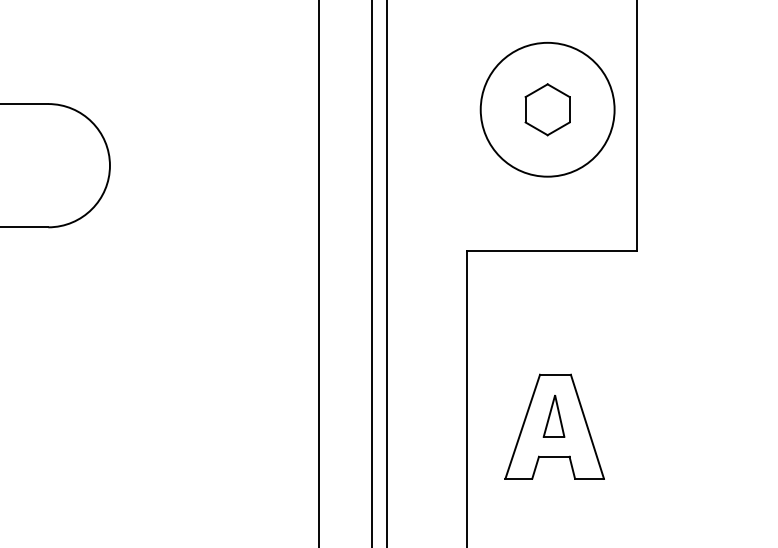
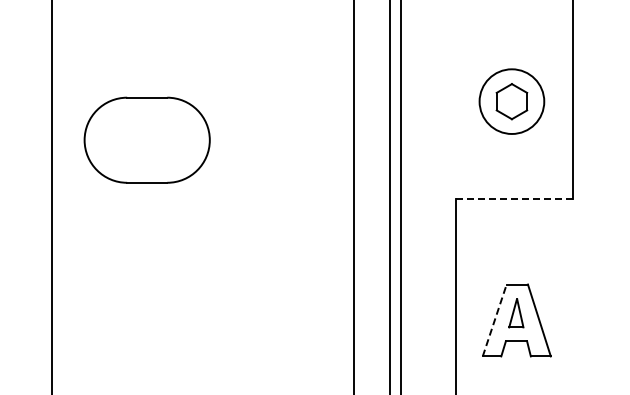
circle: (547, 109) -> (511, 101), size x0.7
line: (551, 250) -> (514, 198), solid -> dashed
line: (522, 426) -> (494, 320), solid -> dashed

